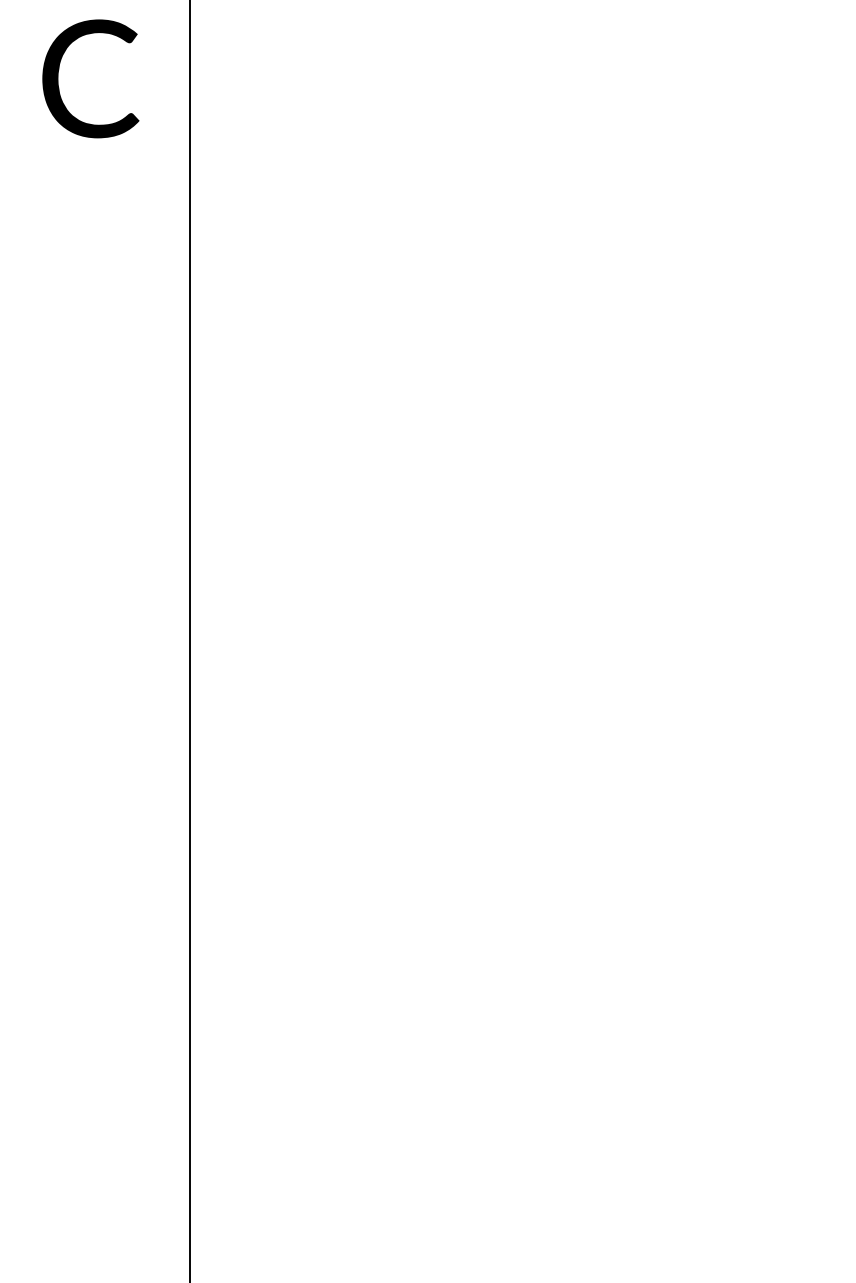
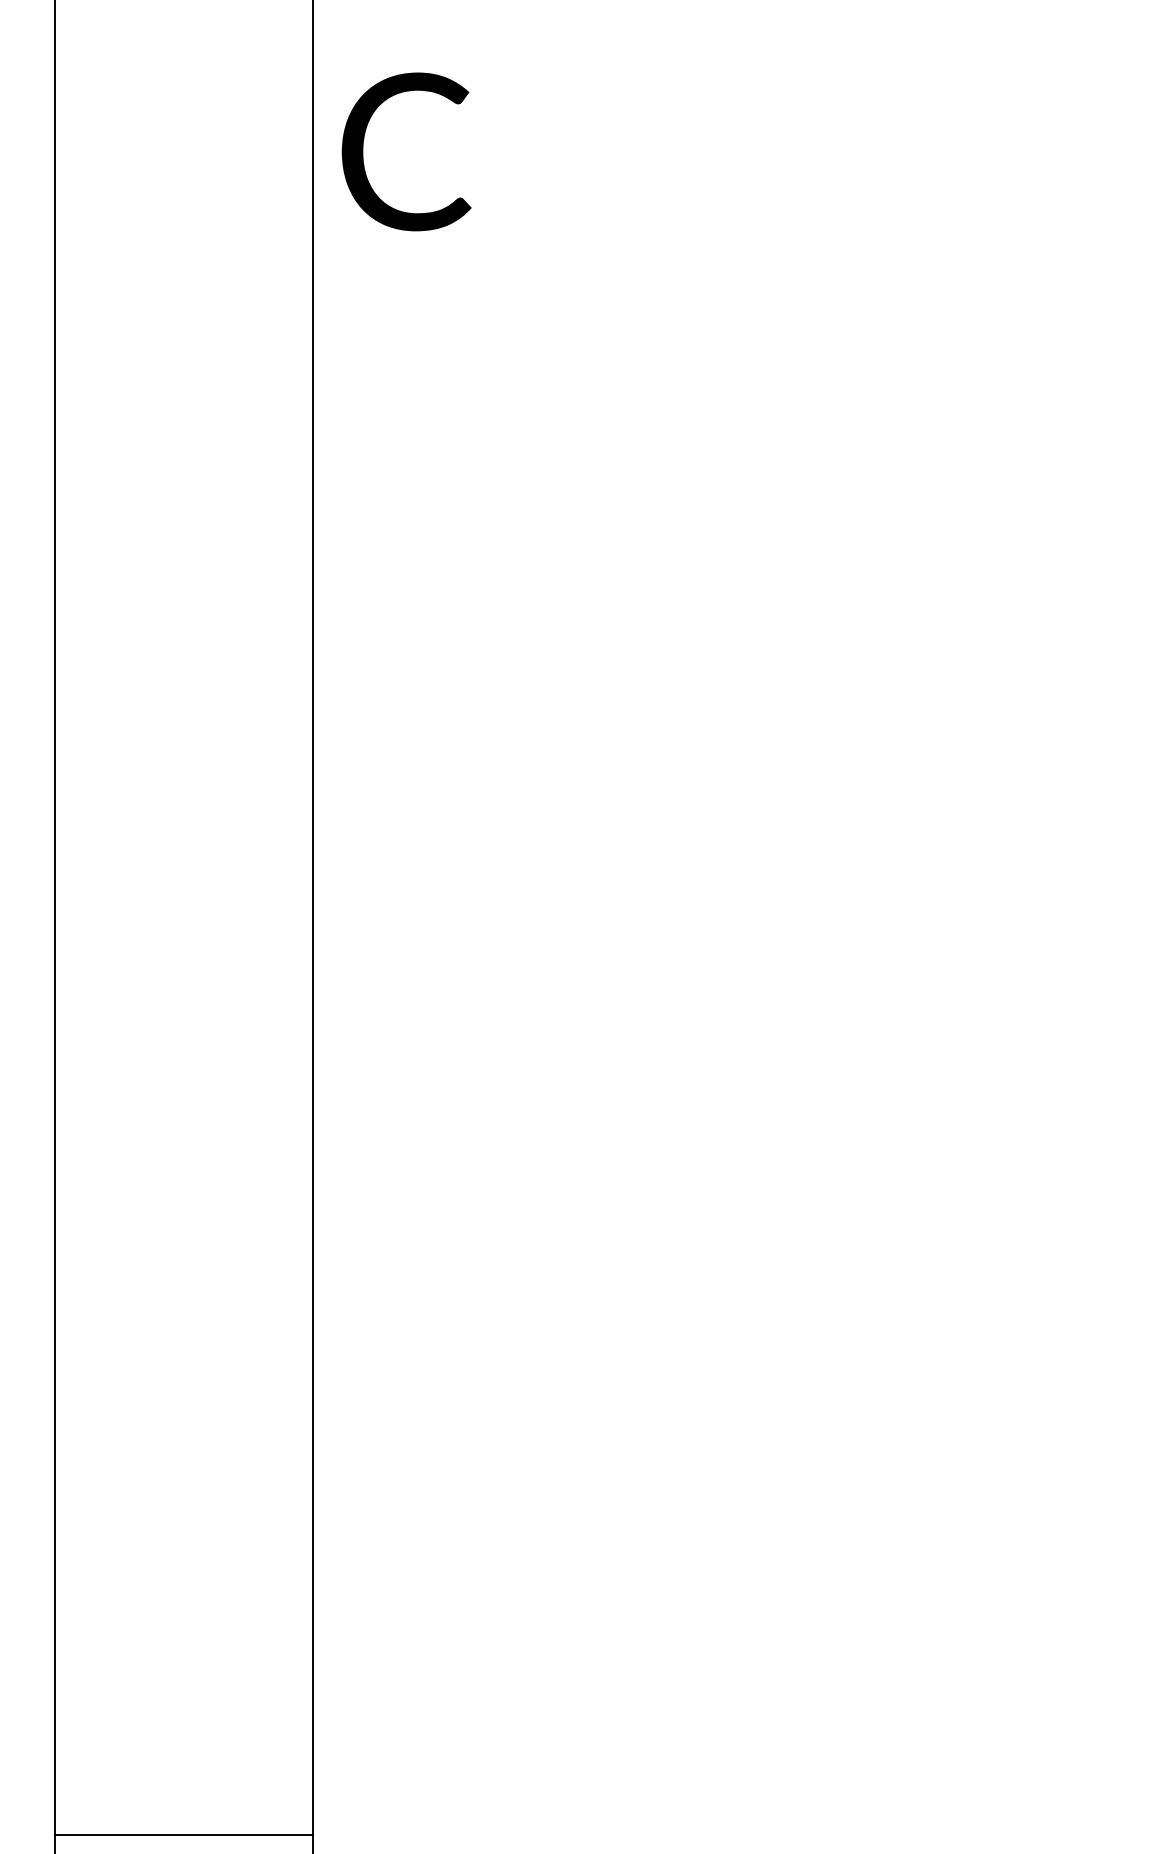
text: (90, 78) -> (406, 151), moved

